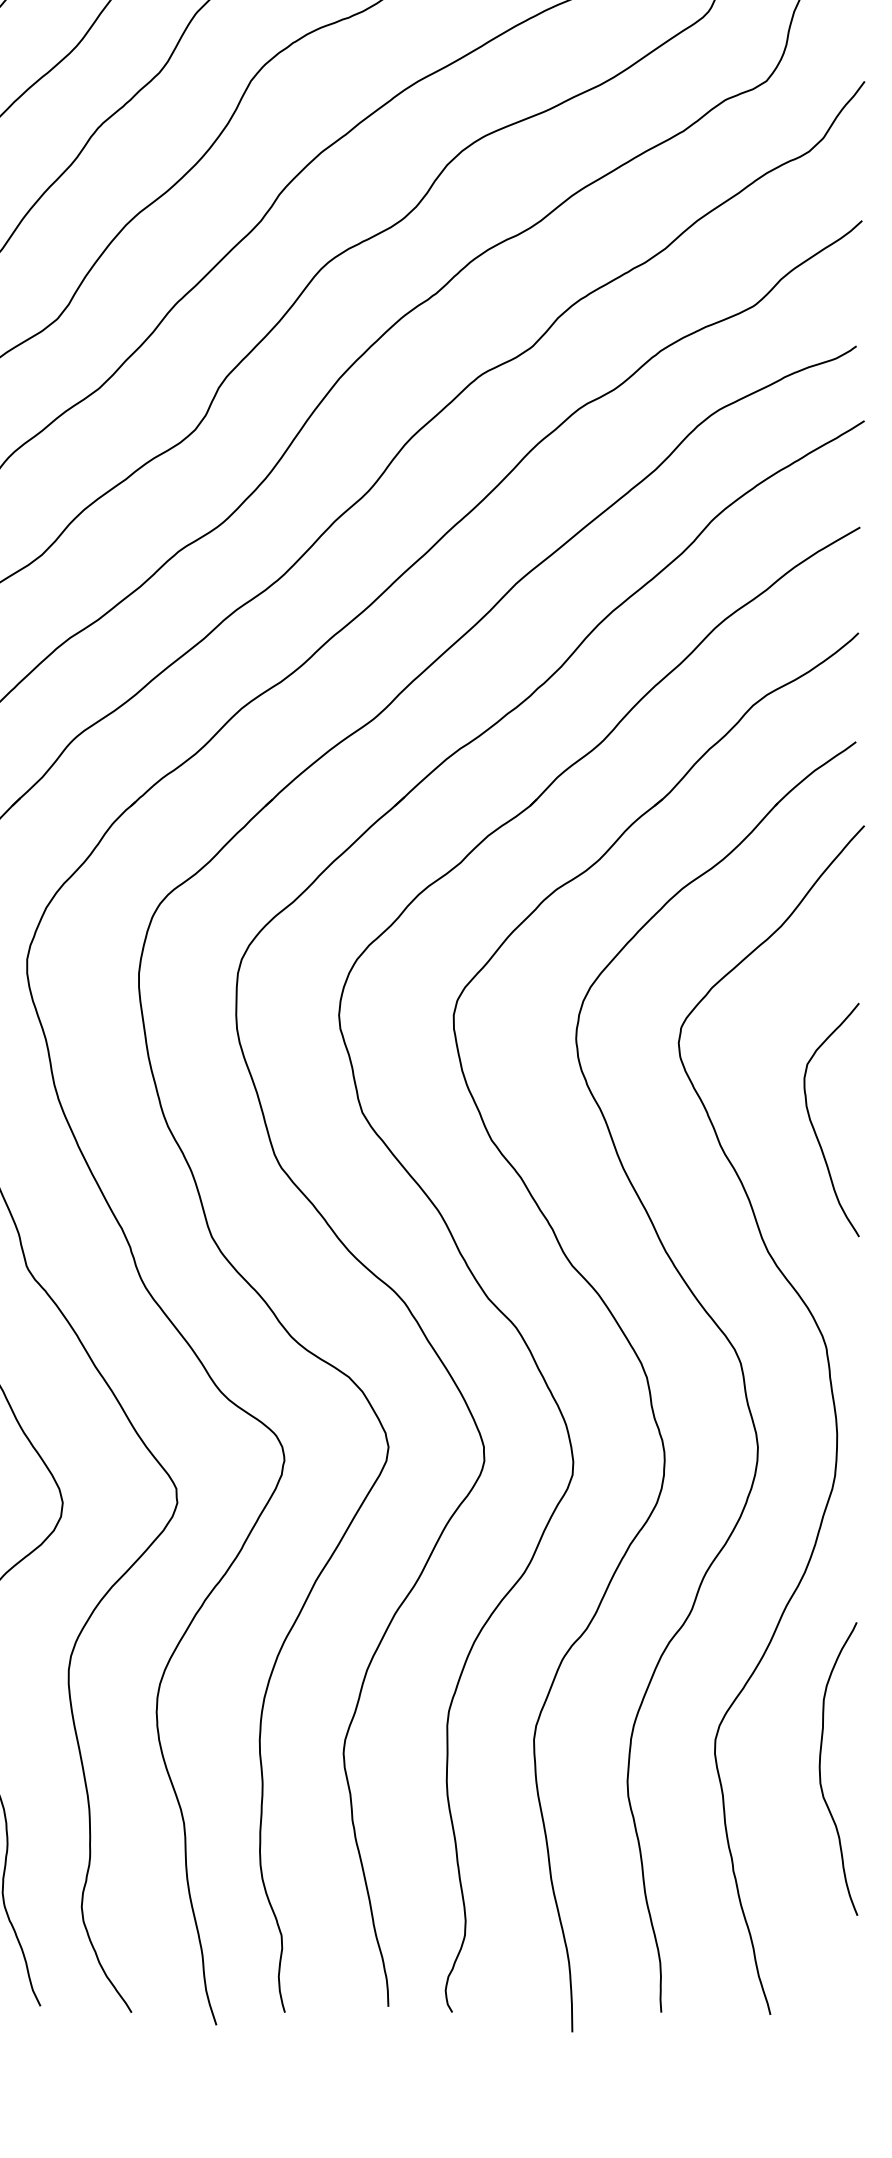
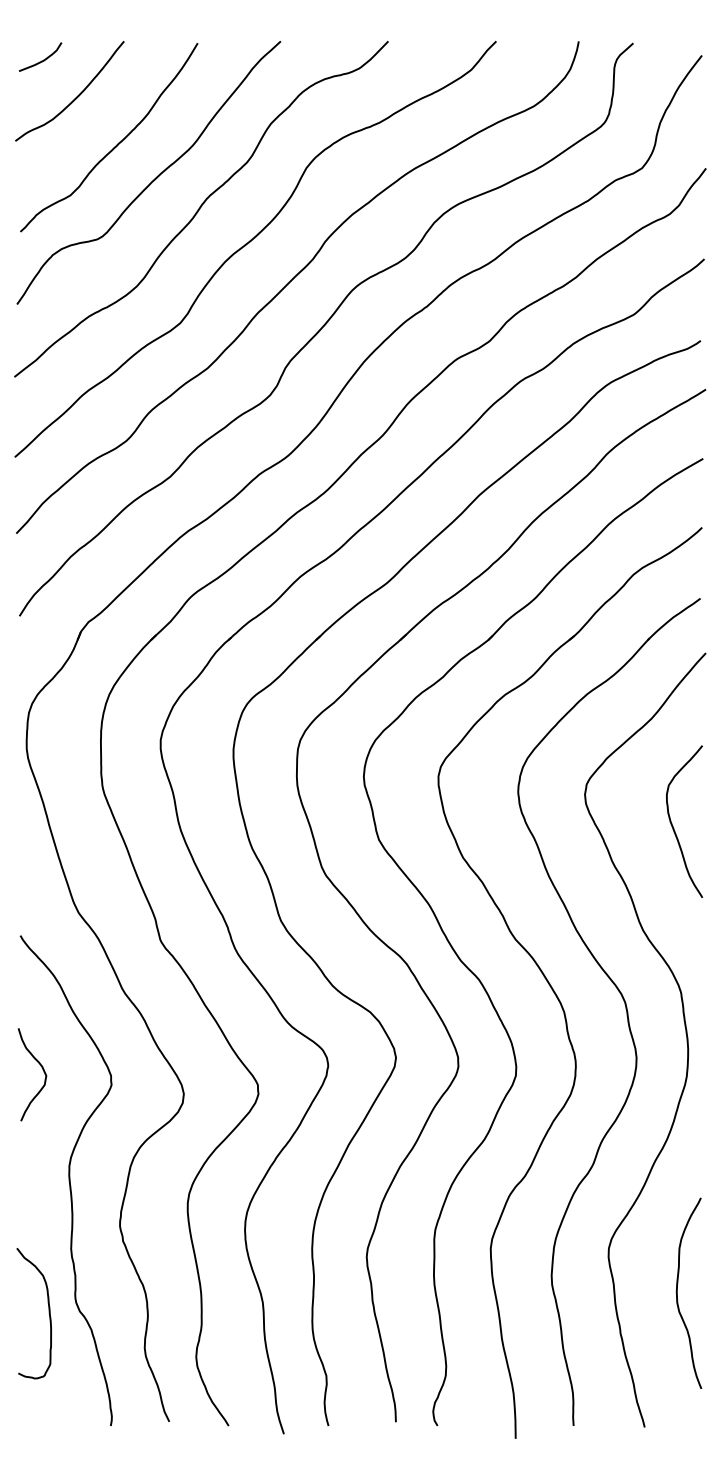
curve: (814, 1125) -> (673, 825), moved
curve: (820, 1767) -> (677, 1292), moved

